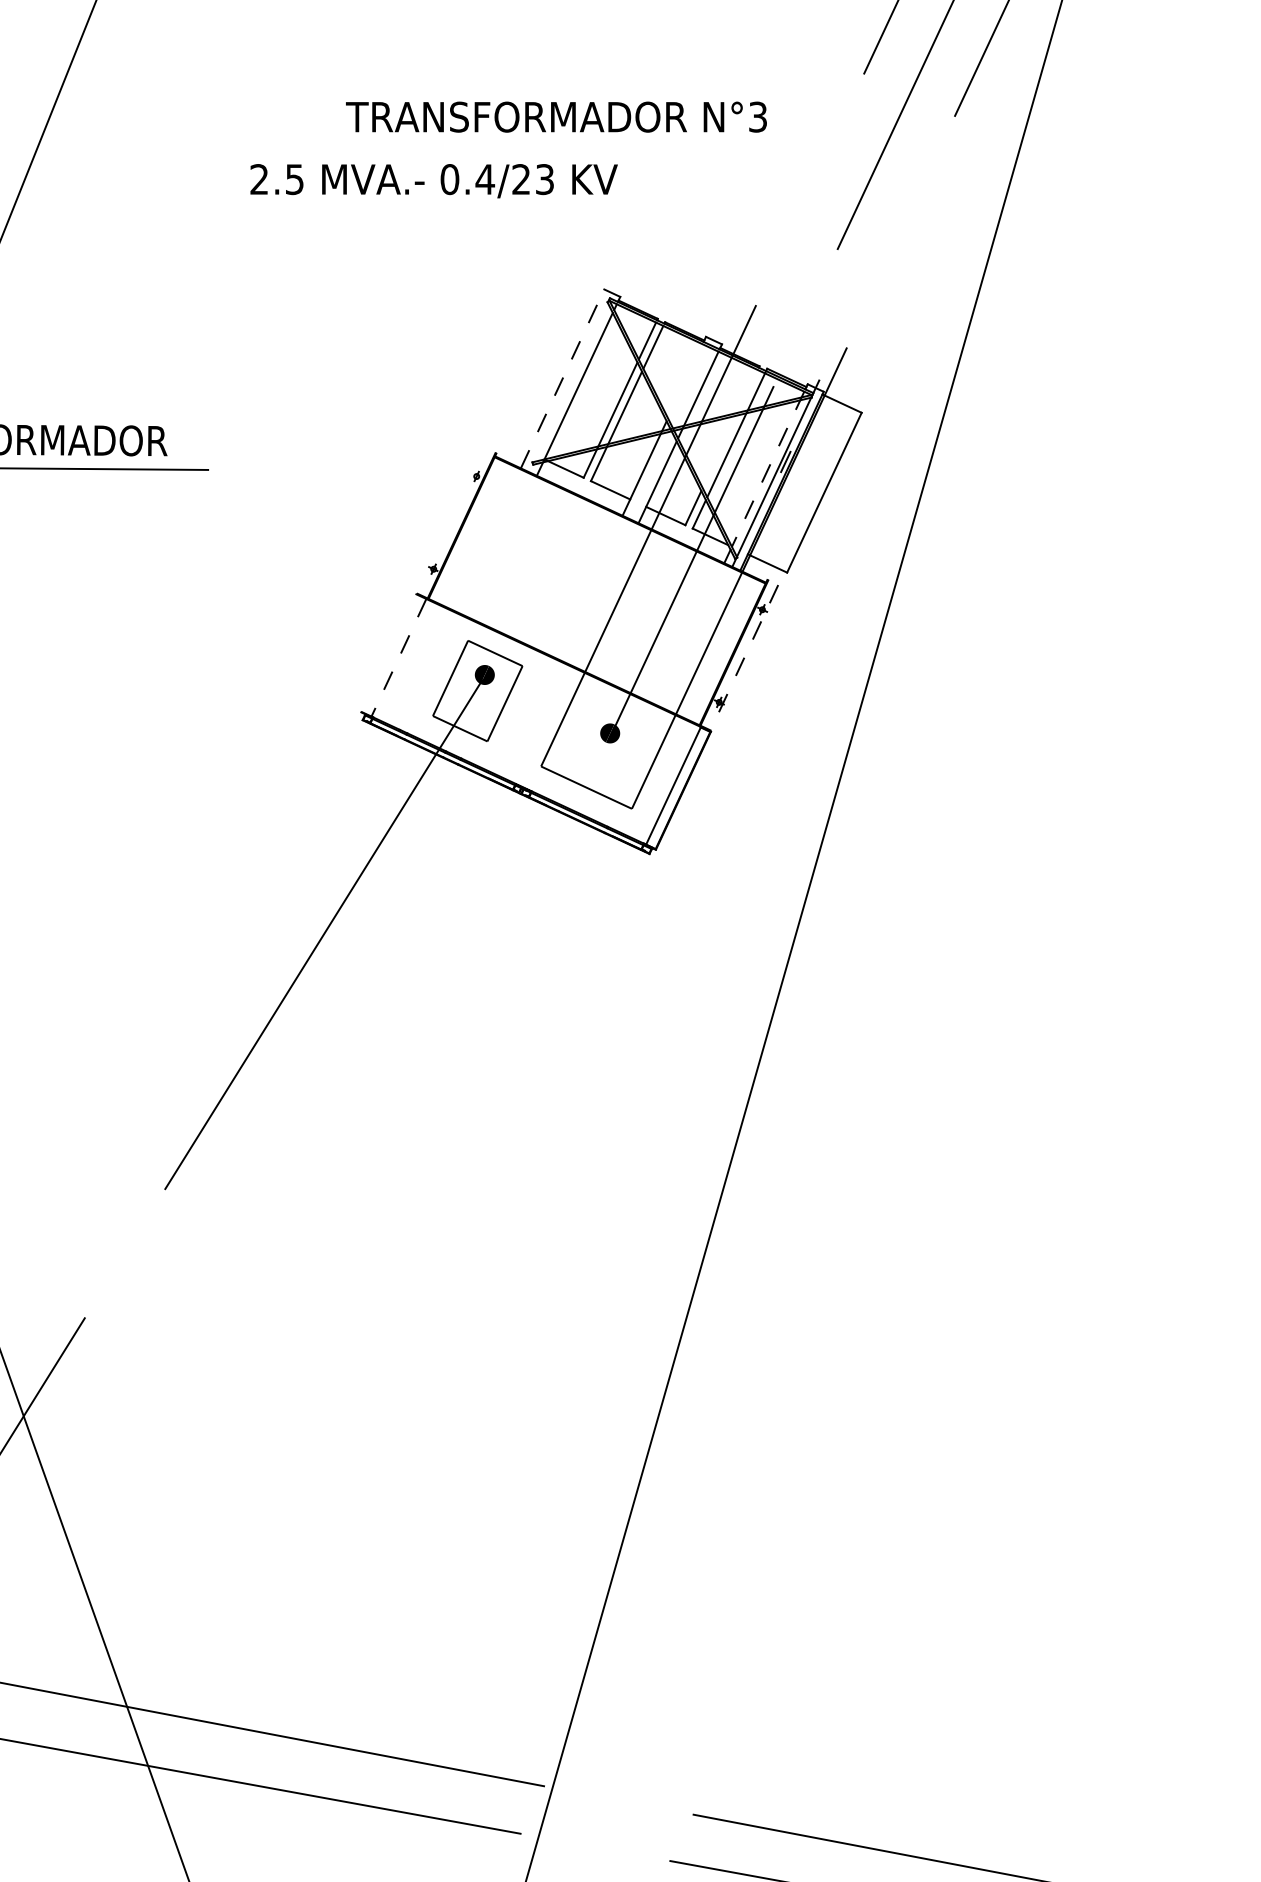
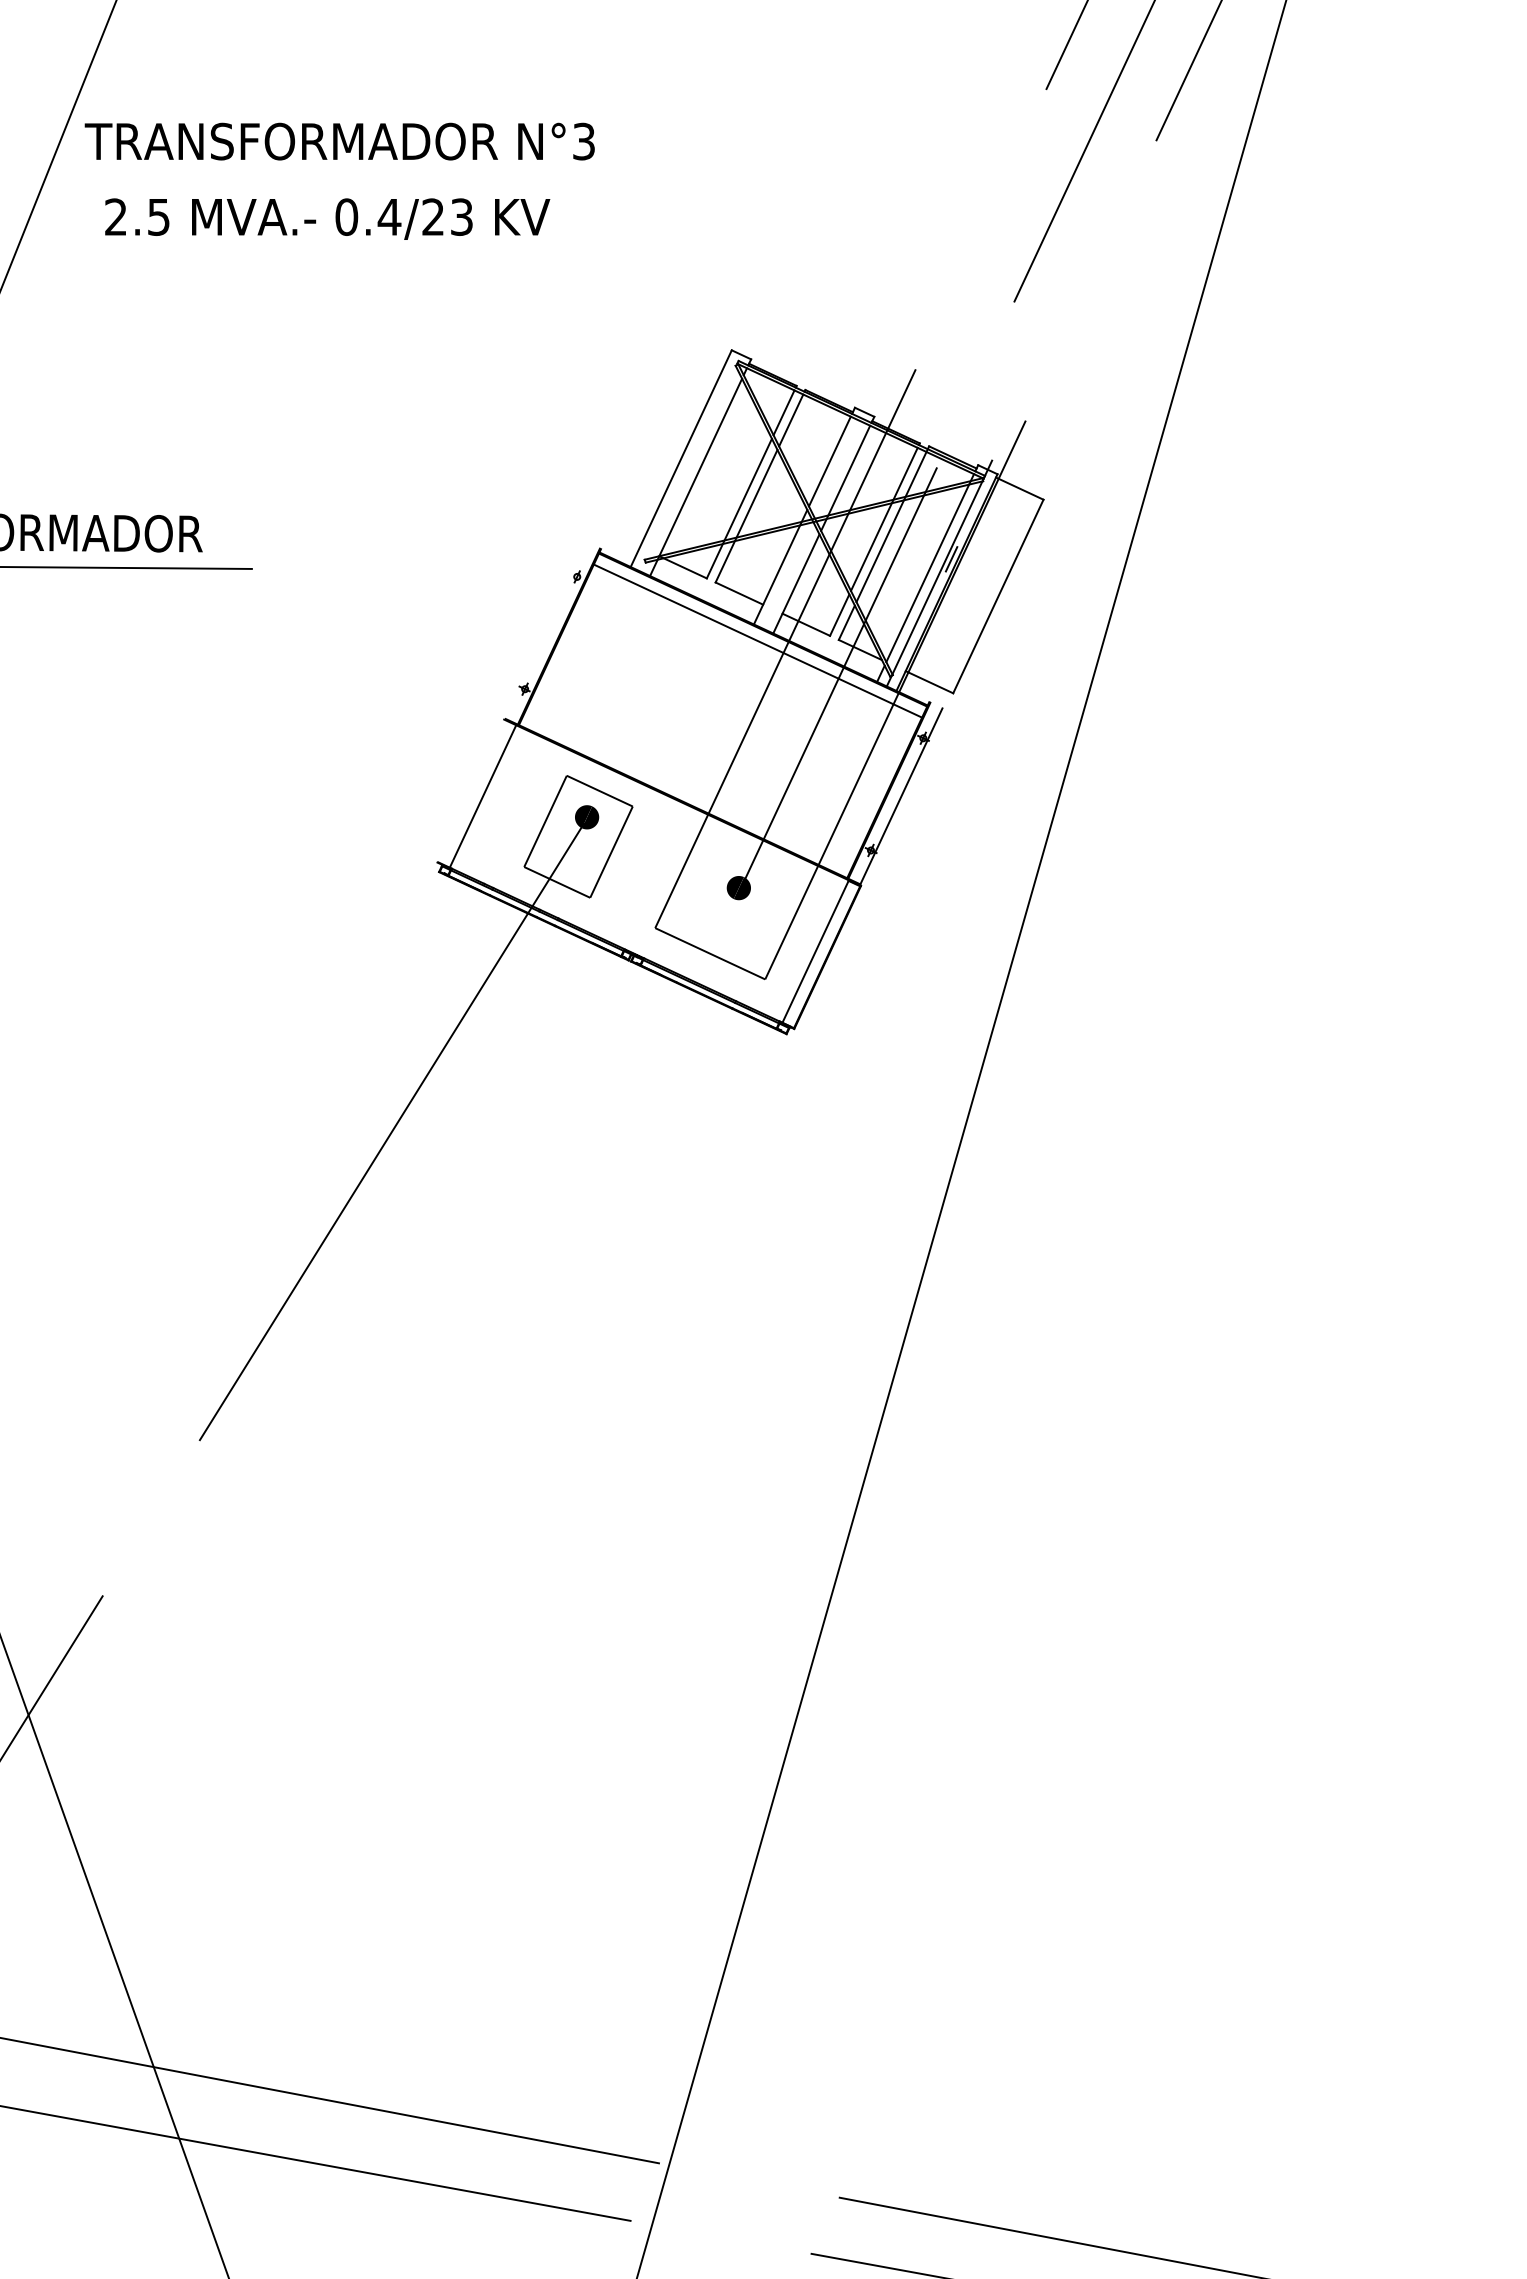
text: (556, 117) -> (339, 141), moved
text: (434, 180) -> (327, 218), moved
line: (562, 378) -> (681, 458), dashed -> solid
line: (684, 381) -> (829, 461), added
line: (729, 428) -> (883, 518), added
line: (768, 469) -> (930, 568), dashed -> solid
line: (625, 529) -> (757, 640), added
line: (399, 657) -> (483, 796), dashed -> solid
line: (744, 657) -> (901, 796), dashed -> solid

